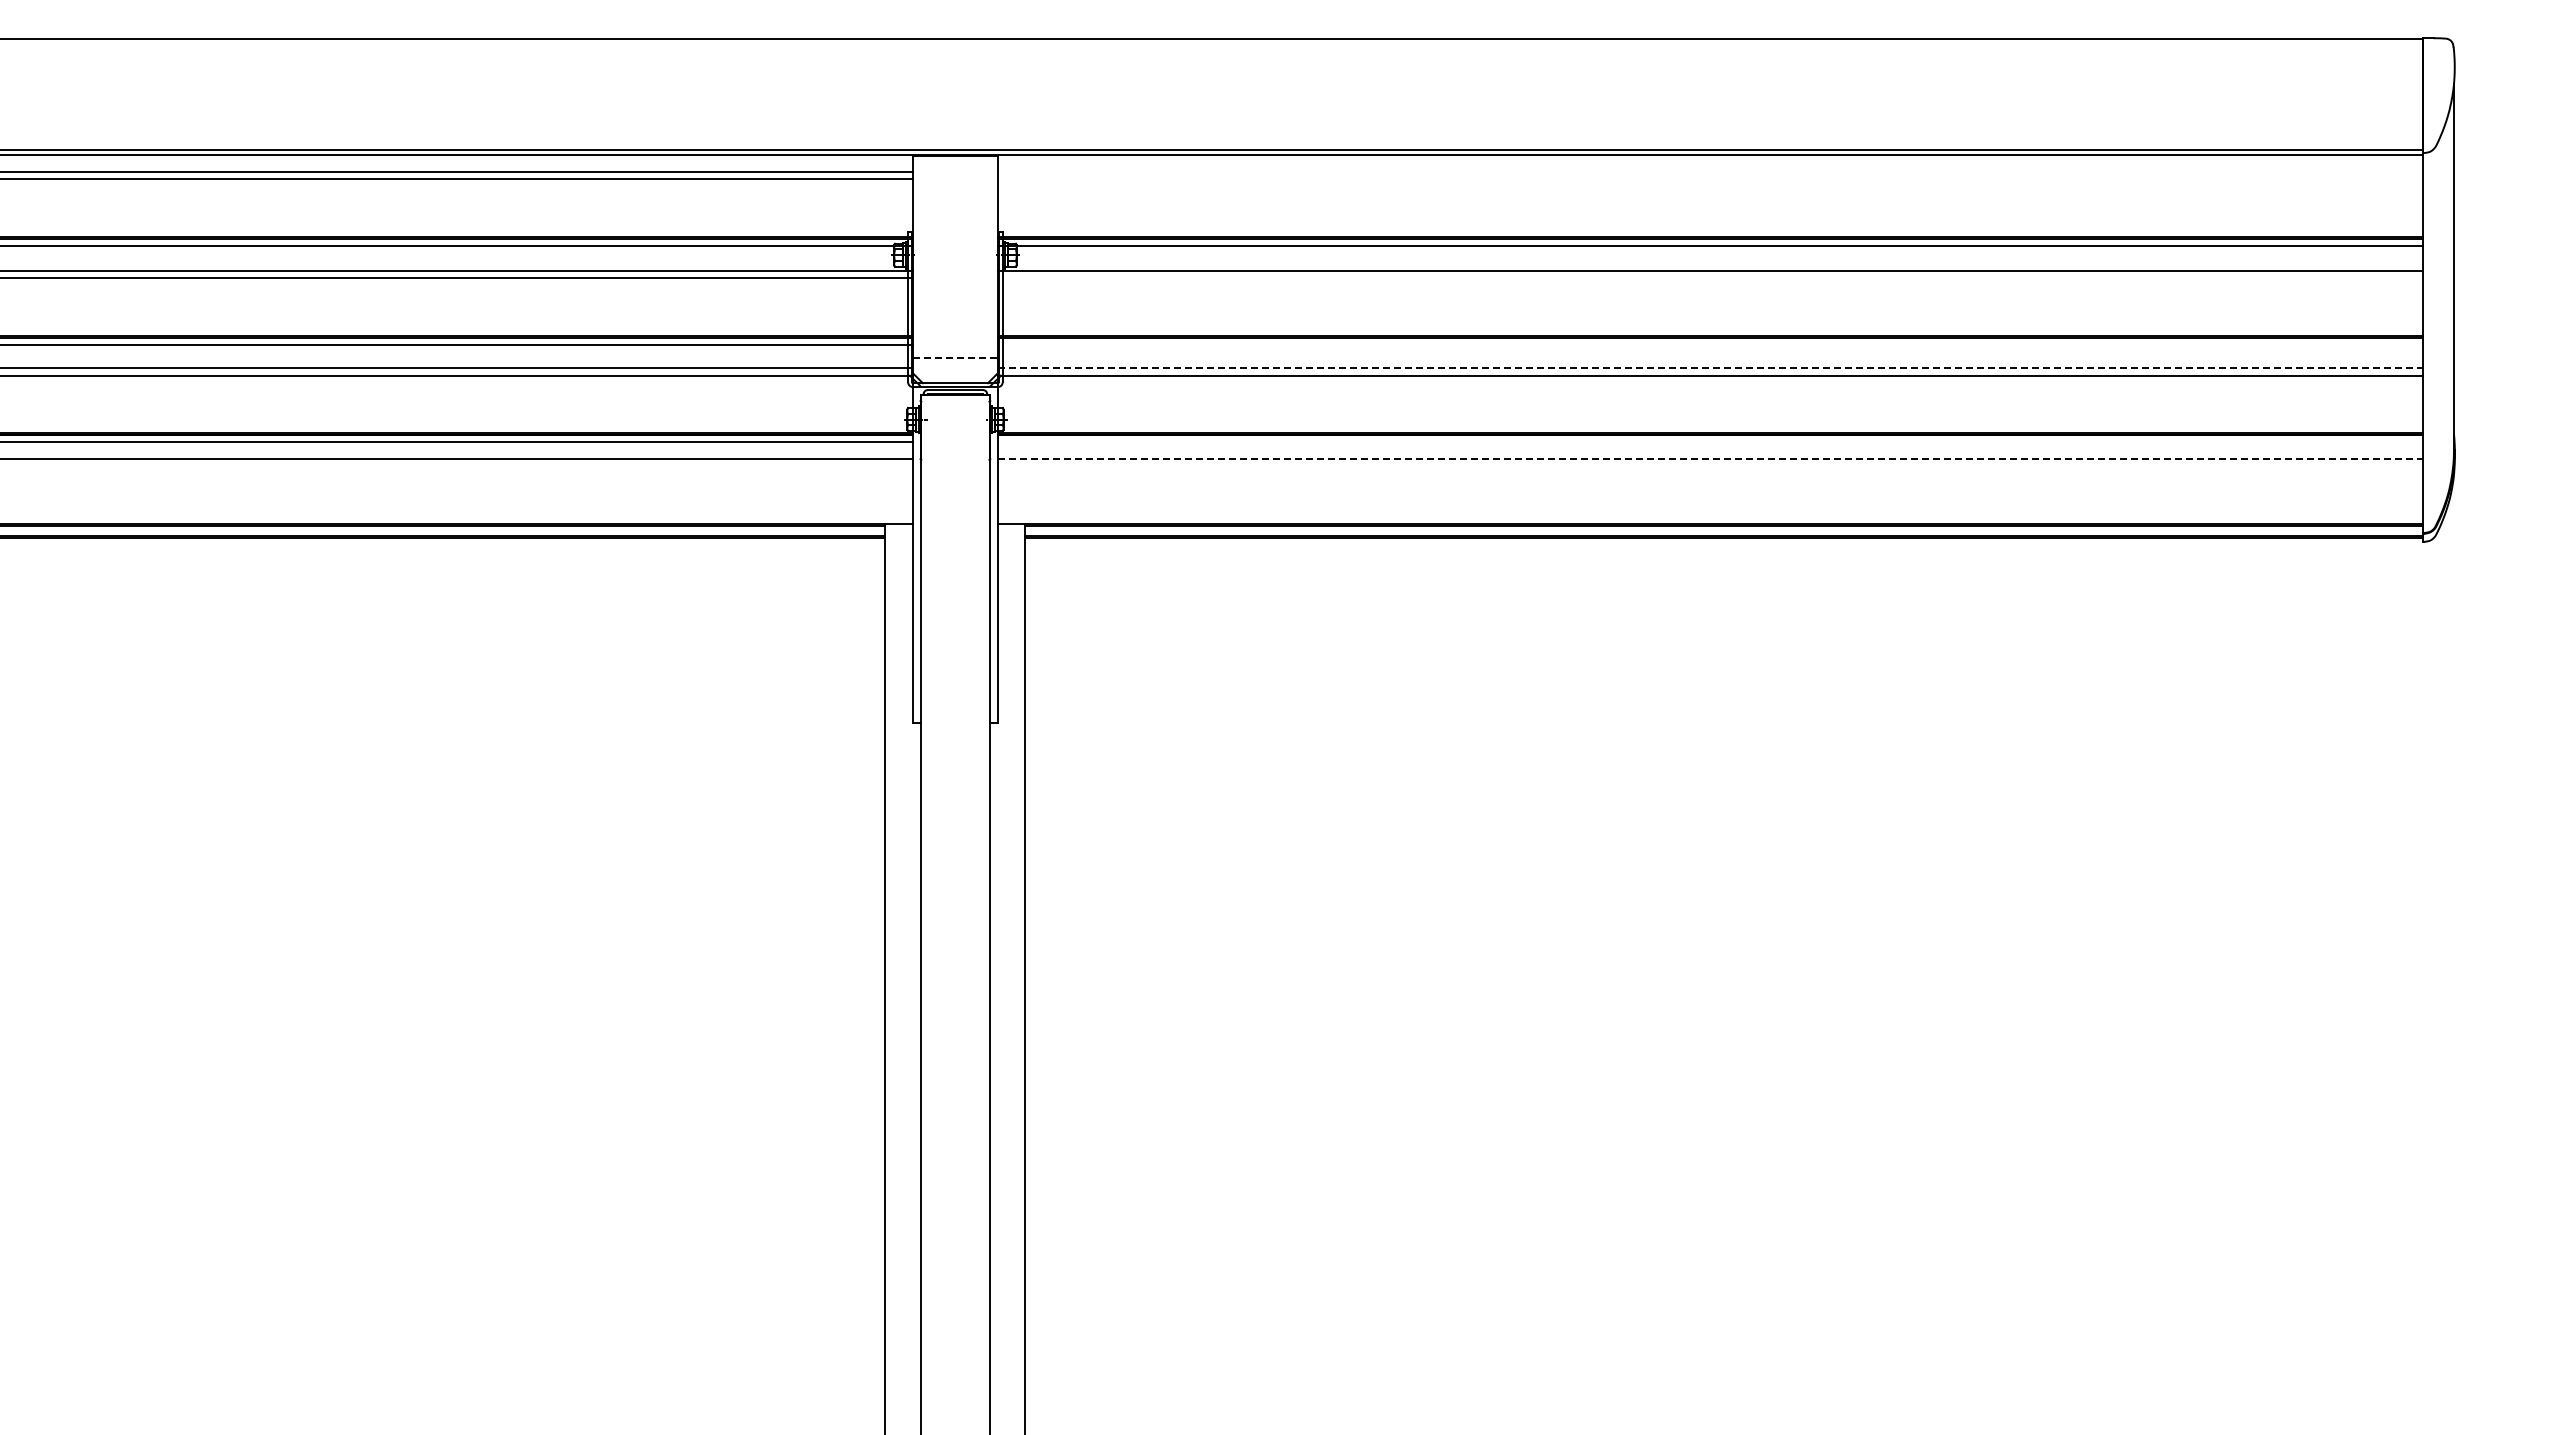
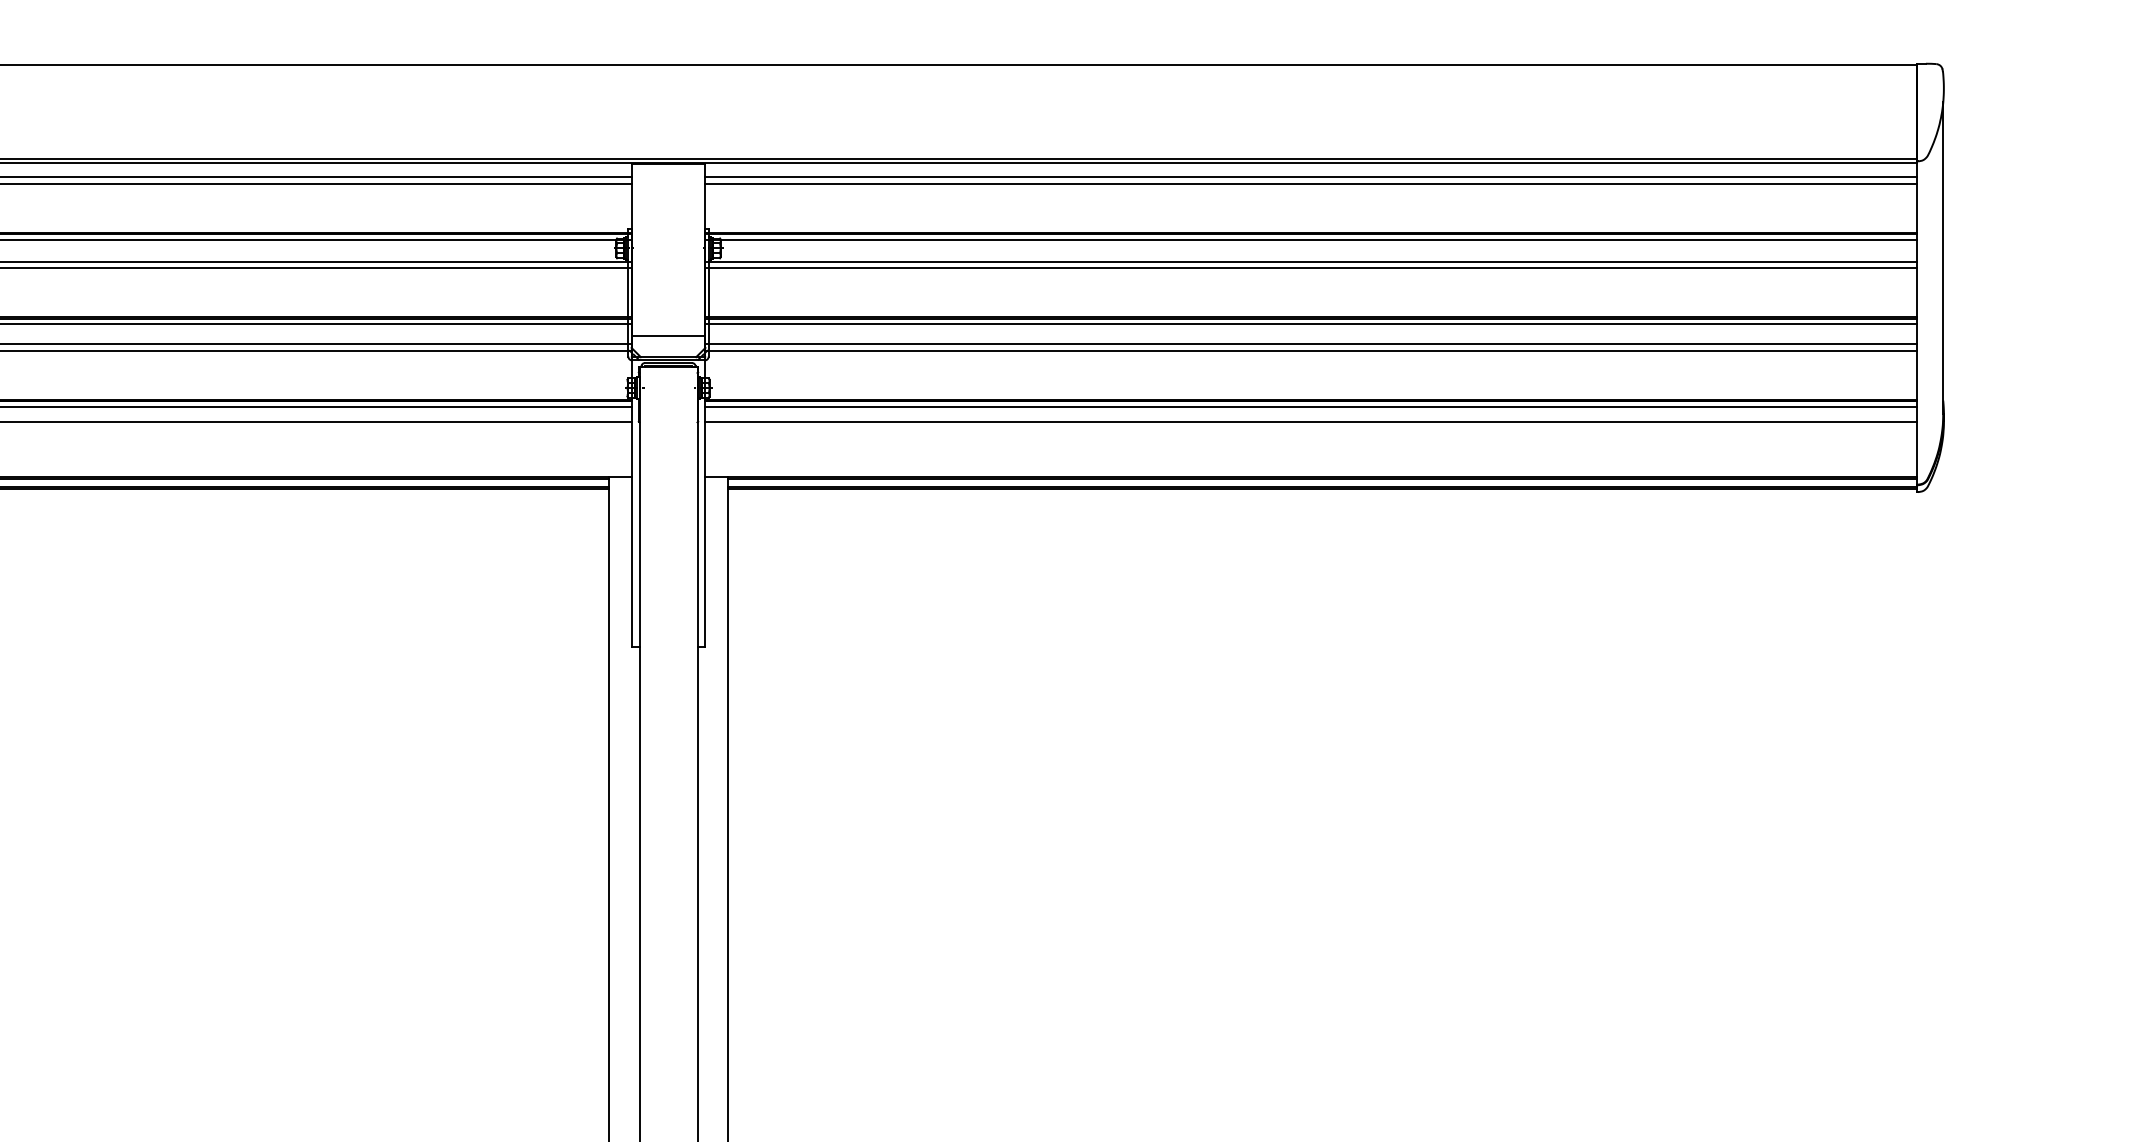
line: (1710, 171) -> (1310, 177), added
line: (1710, 179) -> (1310, 183), added
line: (1710, 278) -> (1310, 268), added
line: (1710, 344) -> (1310, 324), added
line: (955, 358) -> (668, 336), dashed -> solid
line: (1711, 368) -> (1311, 344), dashed -> solid
line: (1710, 441) -> (1310, 406), added
line: (1711, 459) -> (1311, 422), dashed -> solid

